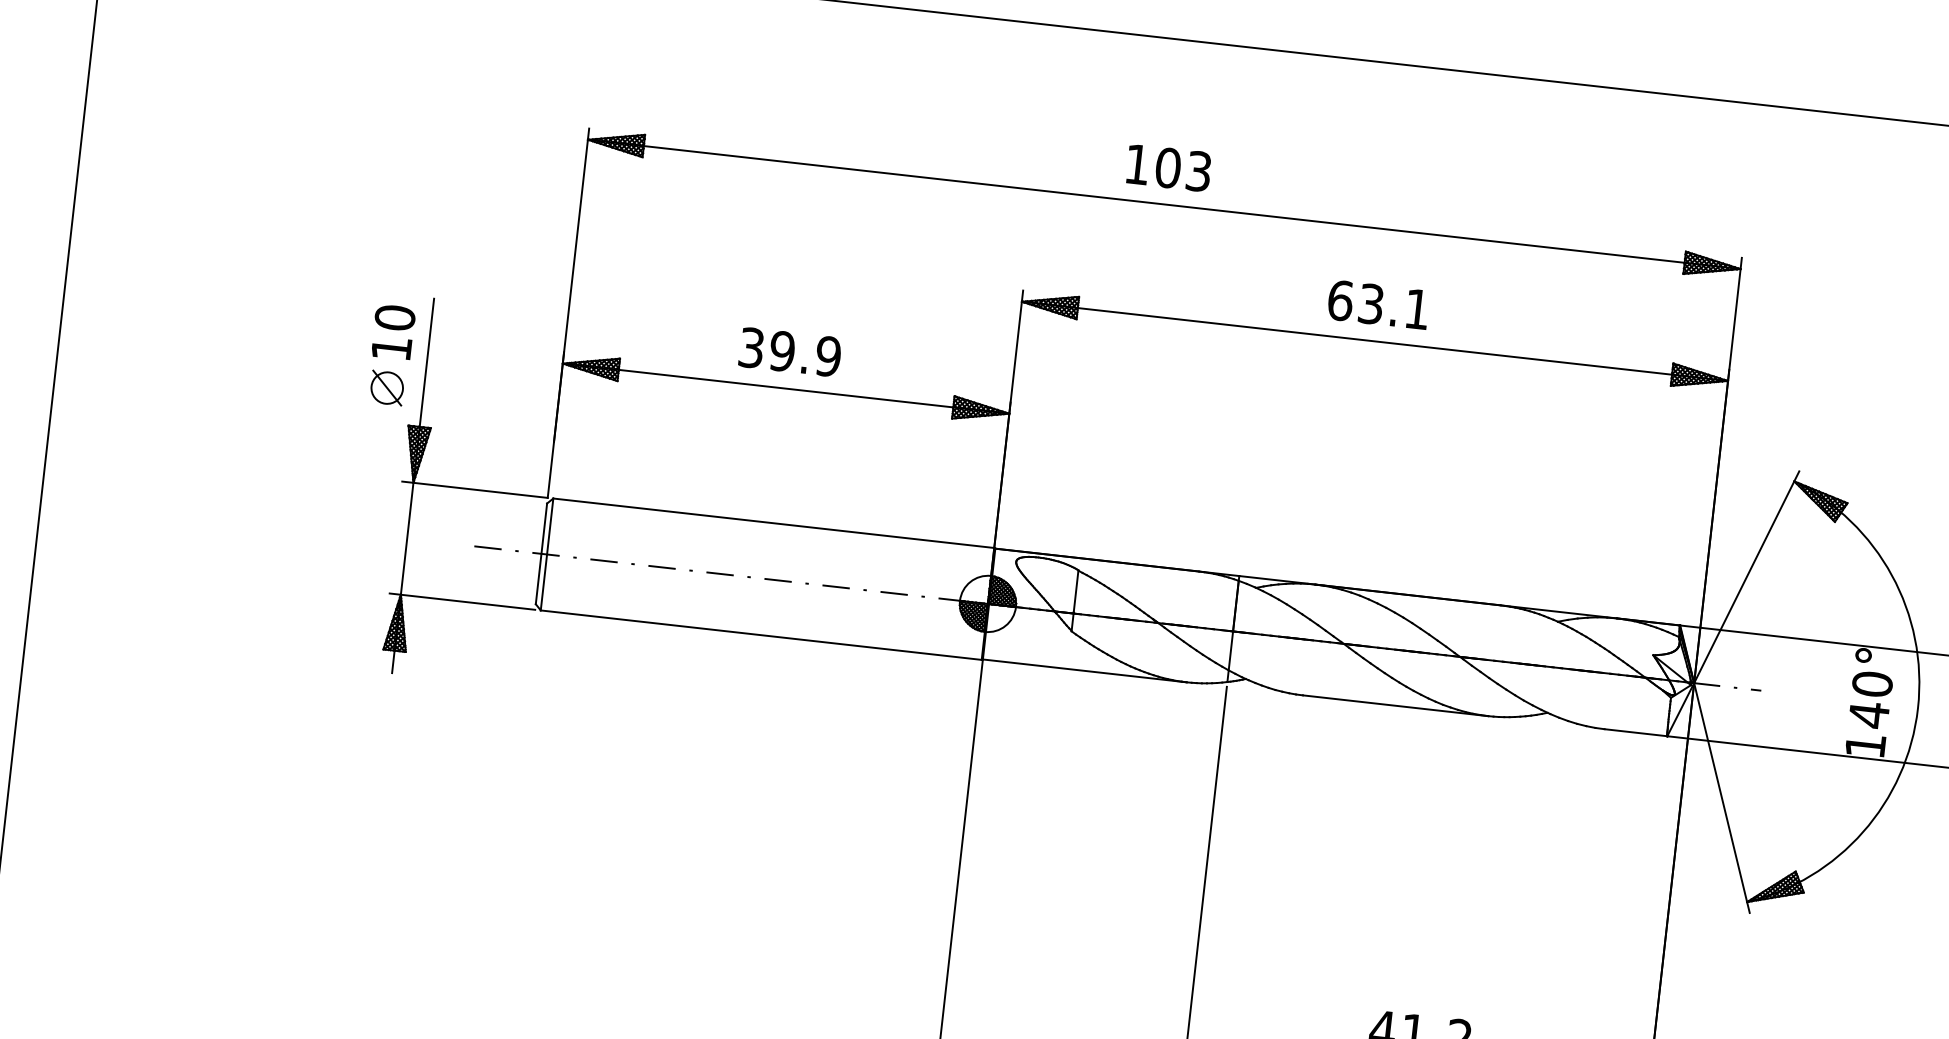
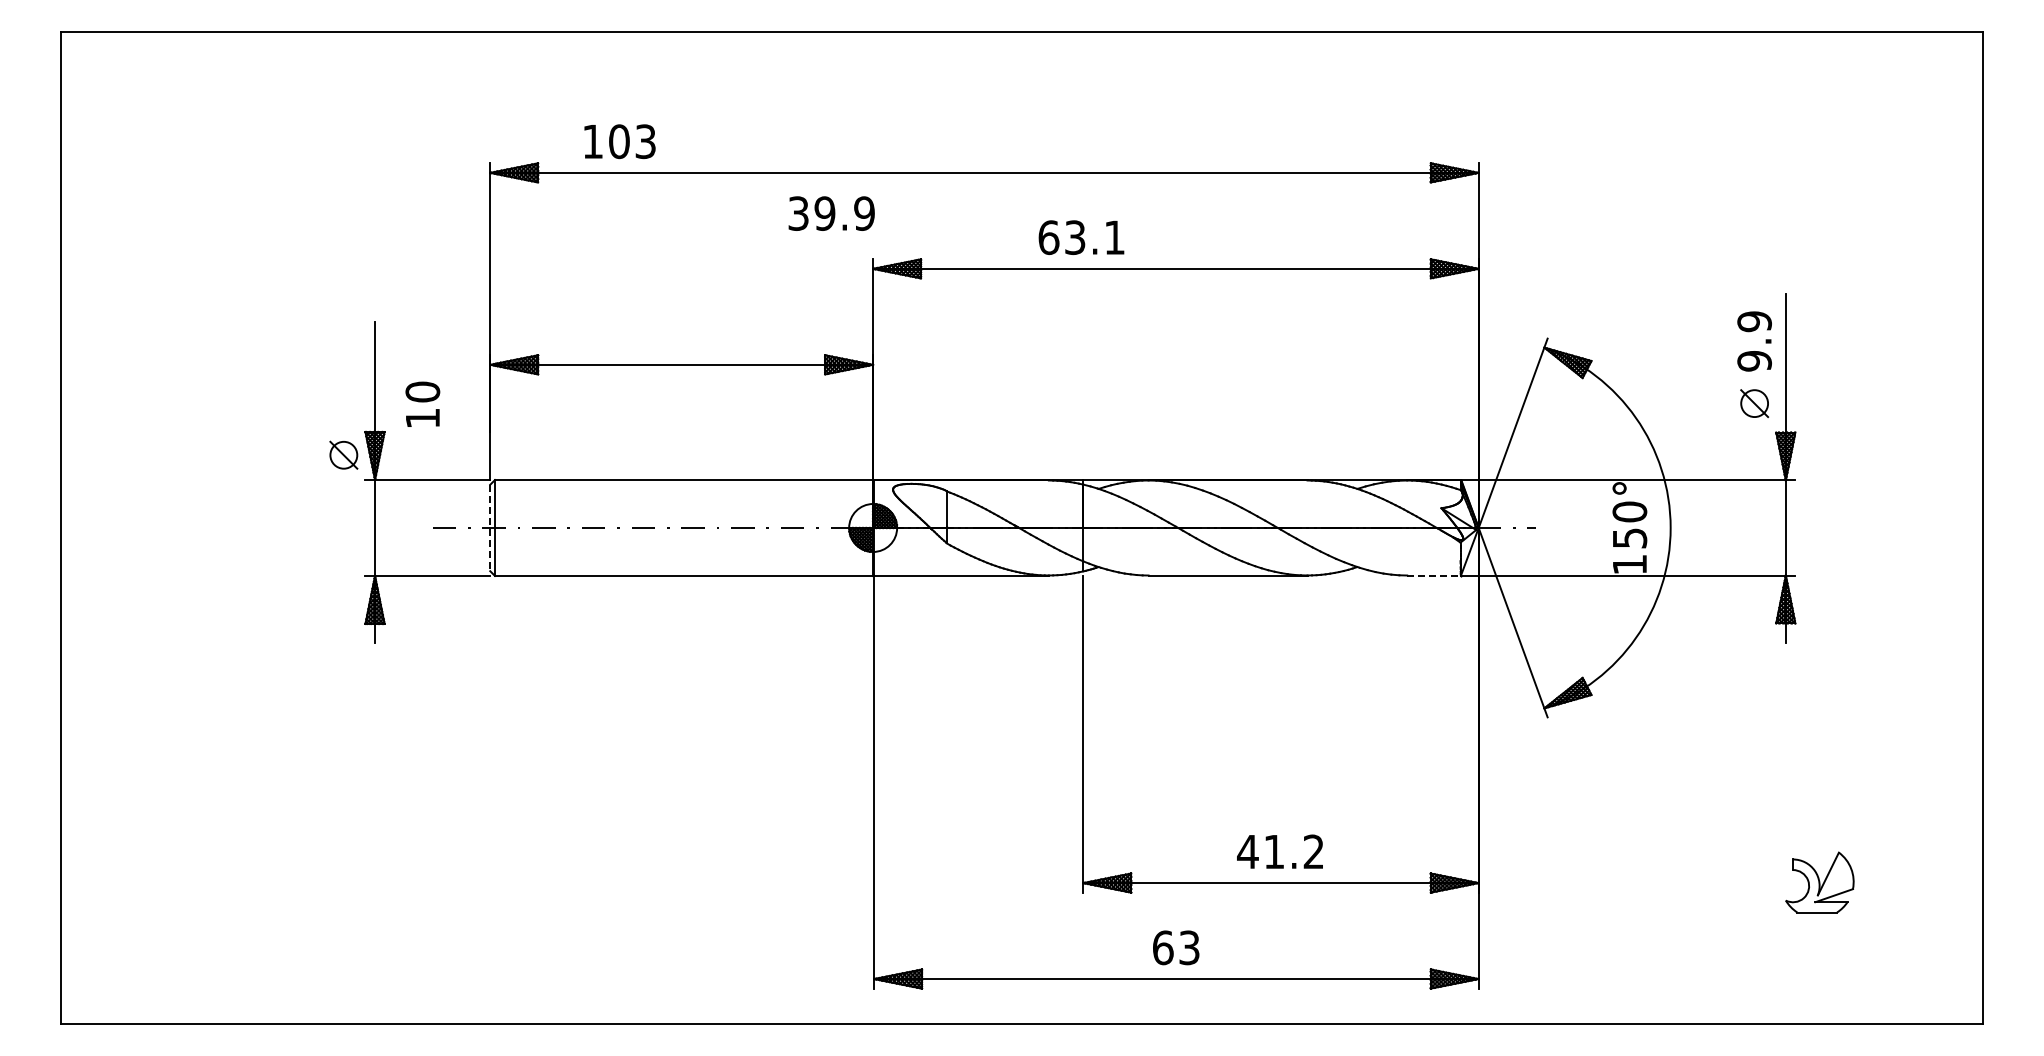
text: (1168, 167) -> (619, 141), moved
text: (1378, 304) -> (1081, 237), moved
text: (393, 331) -> (422, 403), moved
text: (789, 352) -> (831, 213), moved
part: (386, 387) -> (343, 454), moved
line: (541, 554) -> (490, 528), solid -> dashed
text: (1869, 715) -> (1630, 538), 140° -> 150°
line: (1636, 732) -> (1434, 575), solid -> dashed

